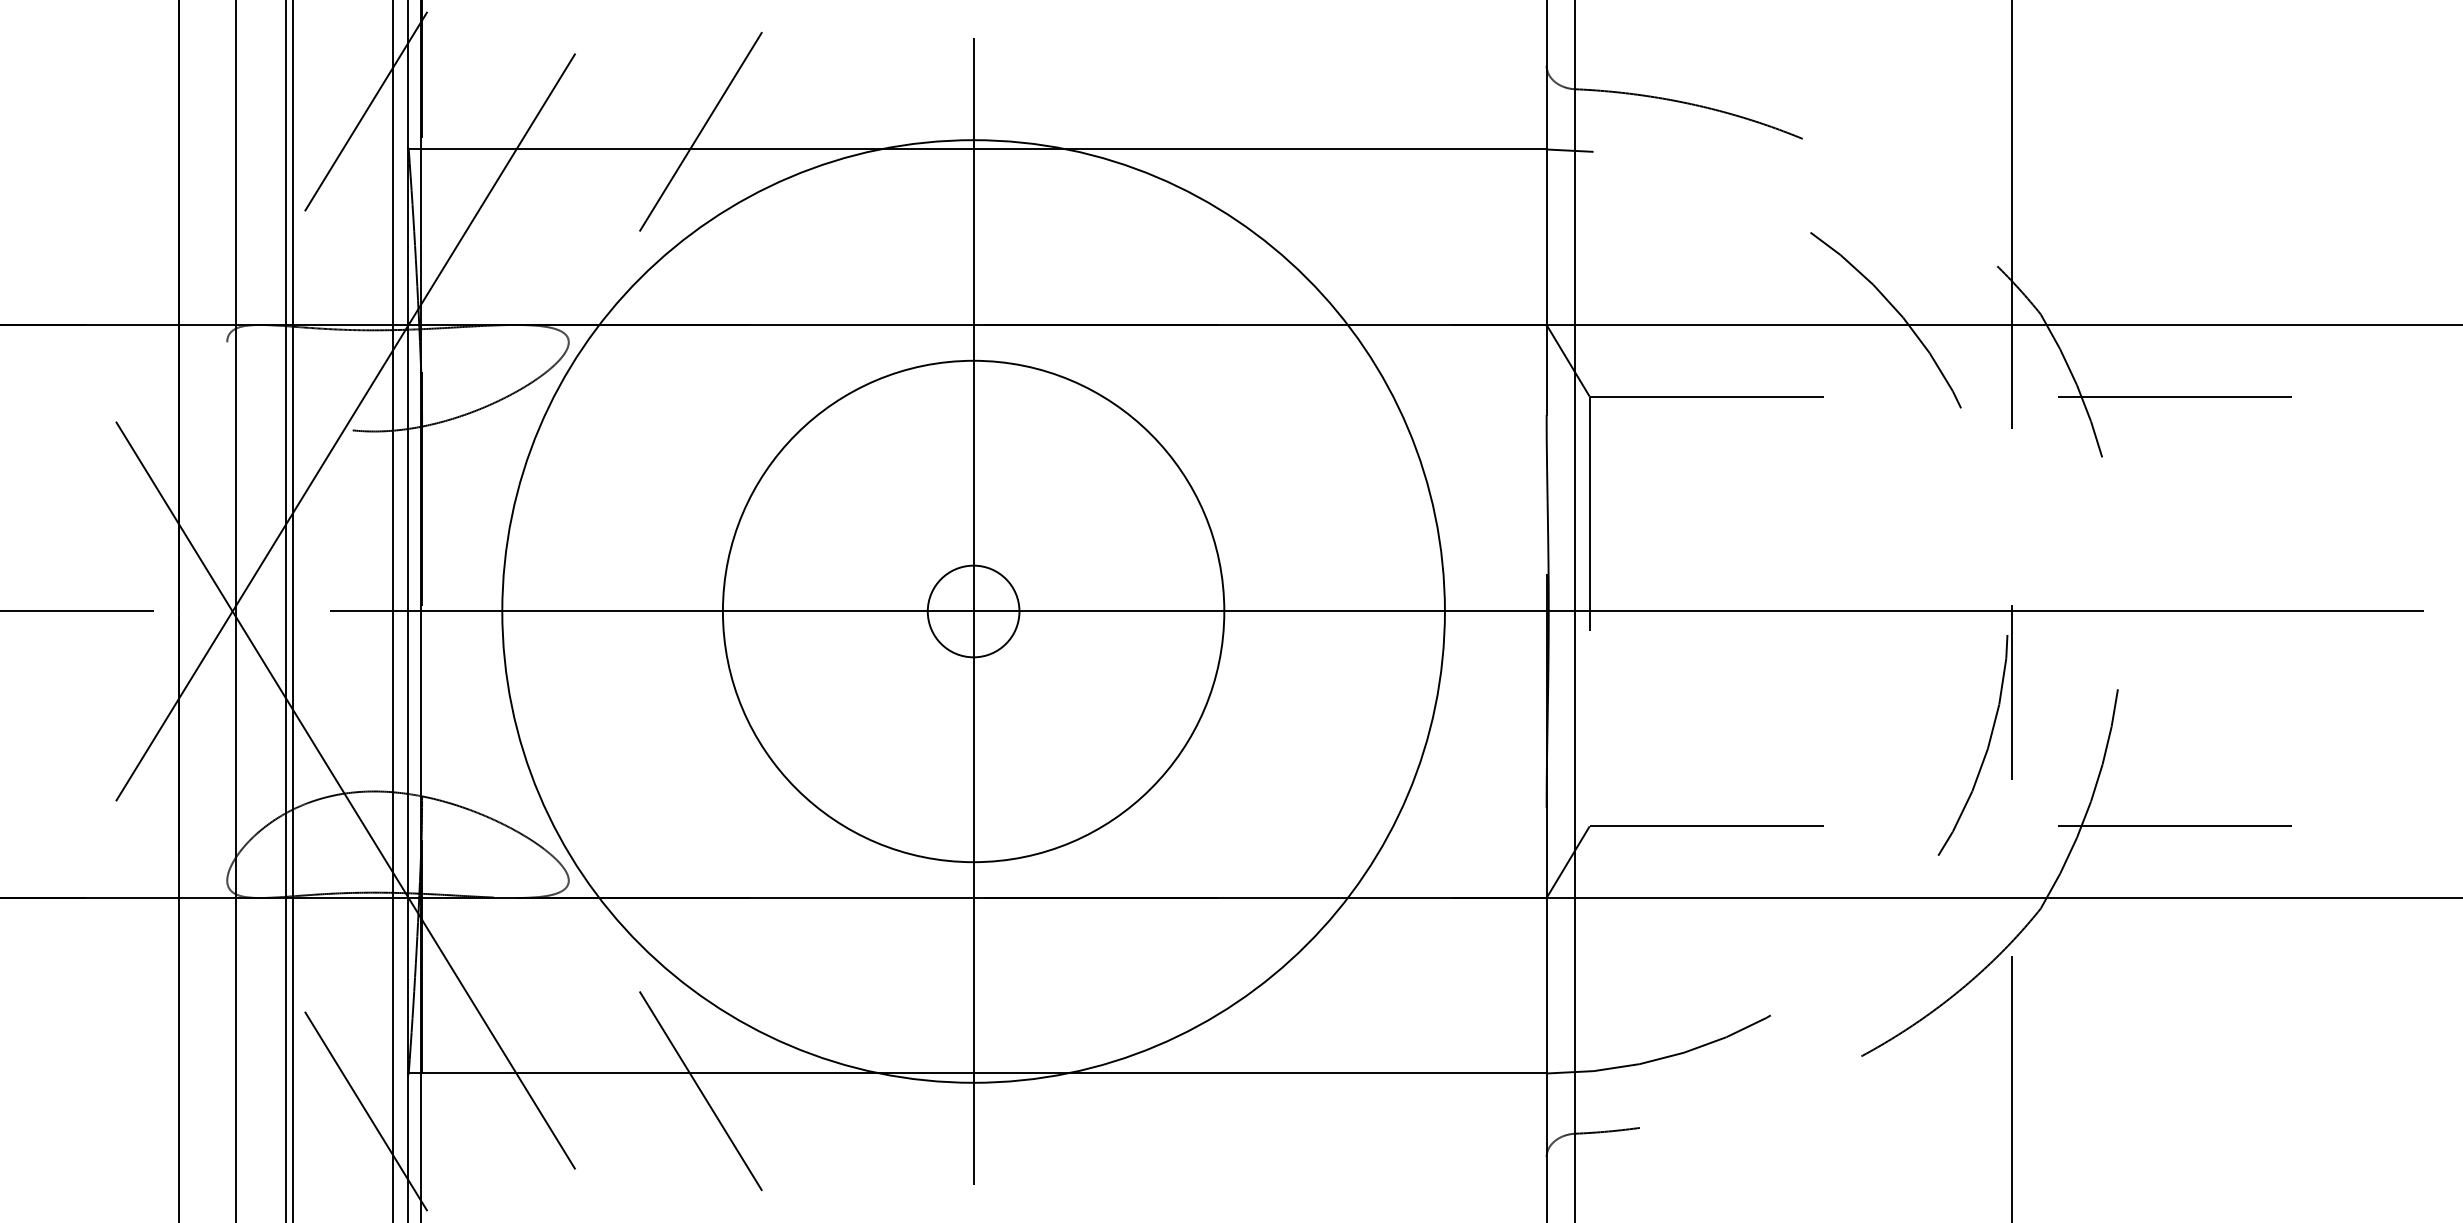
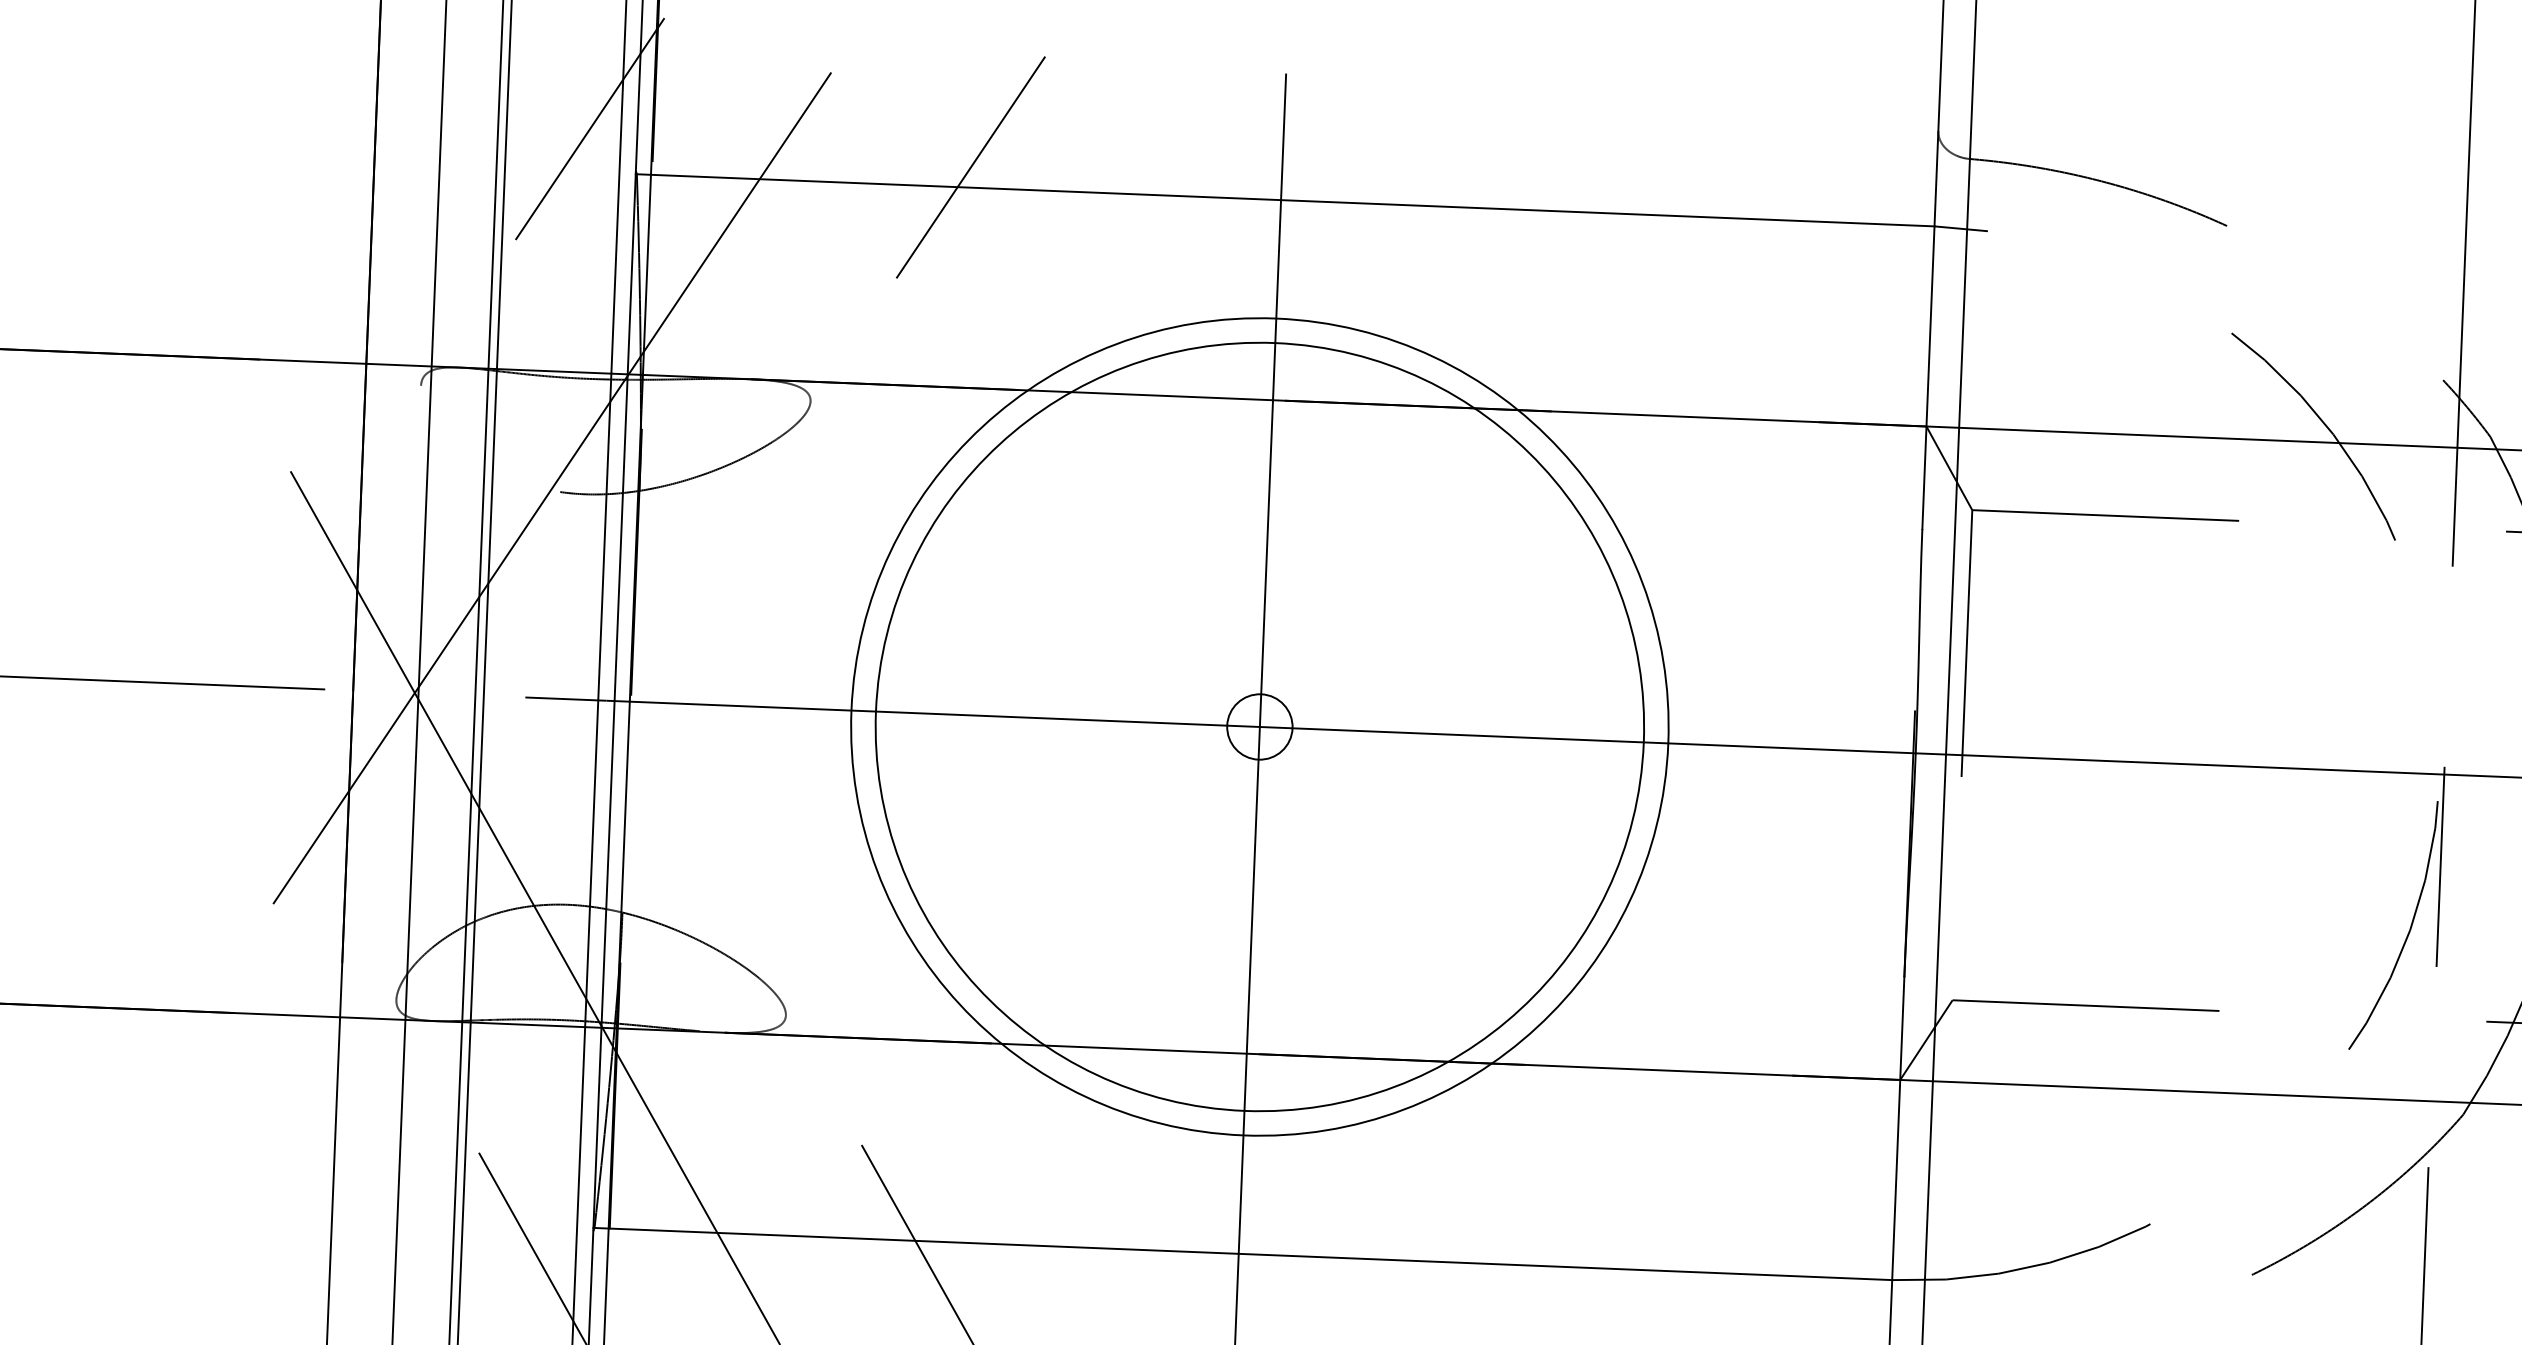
circle: (973, 611) -> (1259, 726), size x0.62
circle: (973, 611) -> (1259, 726), size x0.71
circle: (973, 611) -> (1259, 726), size x1.43

